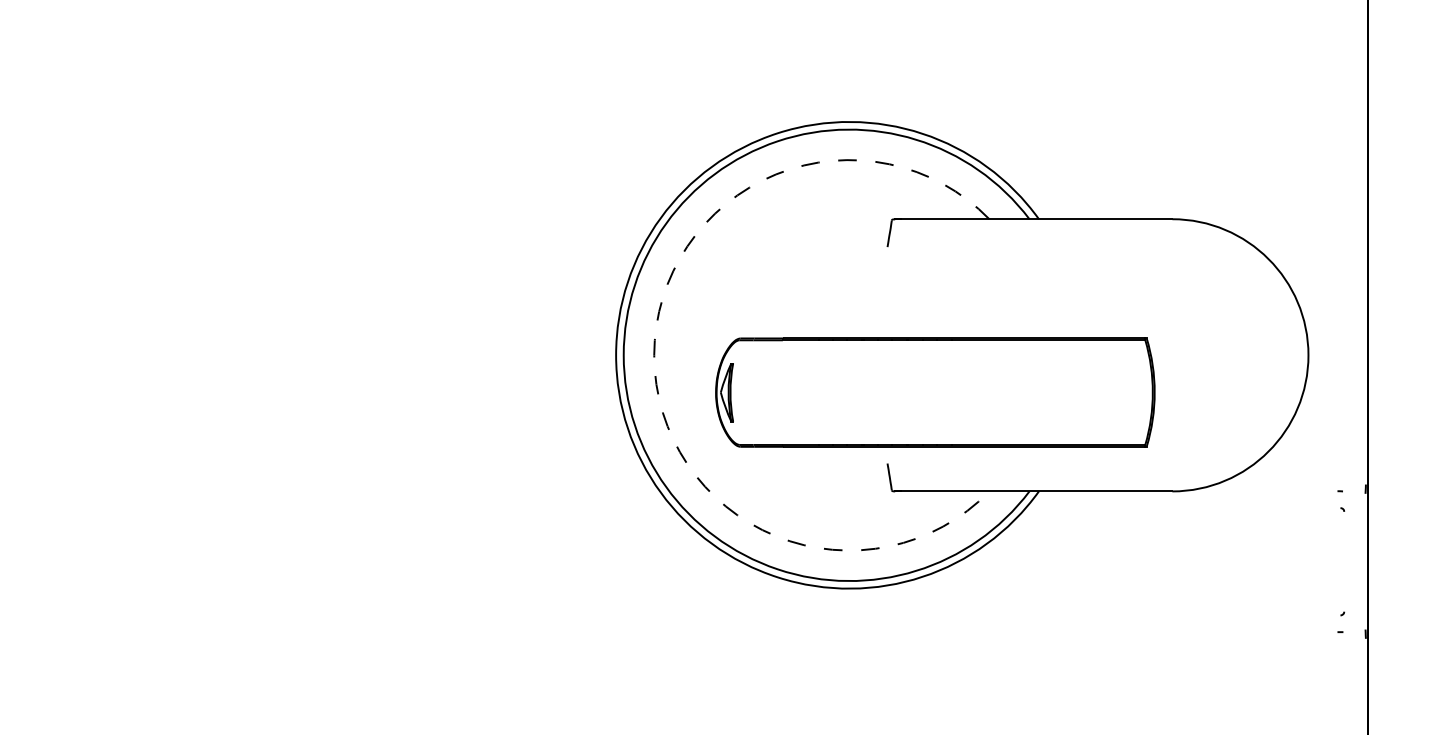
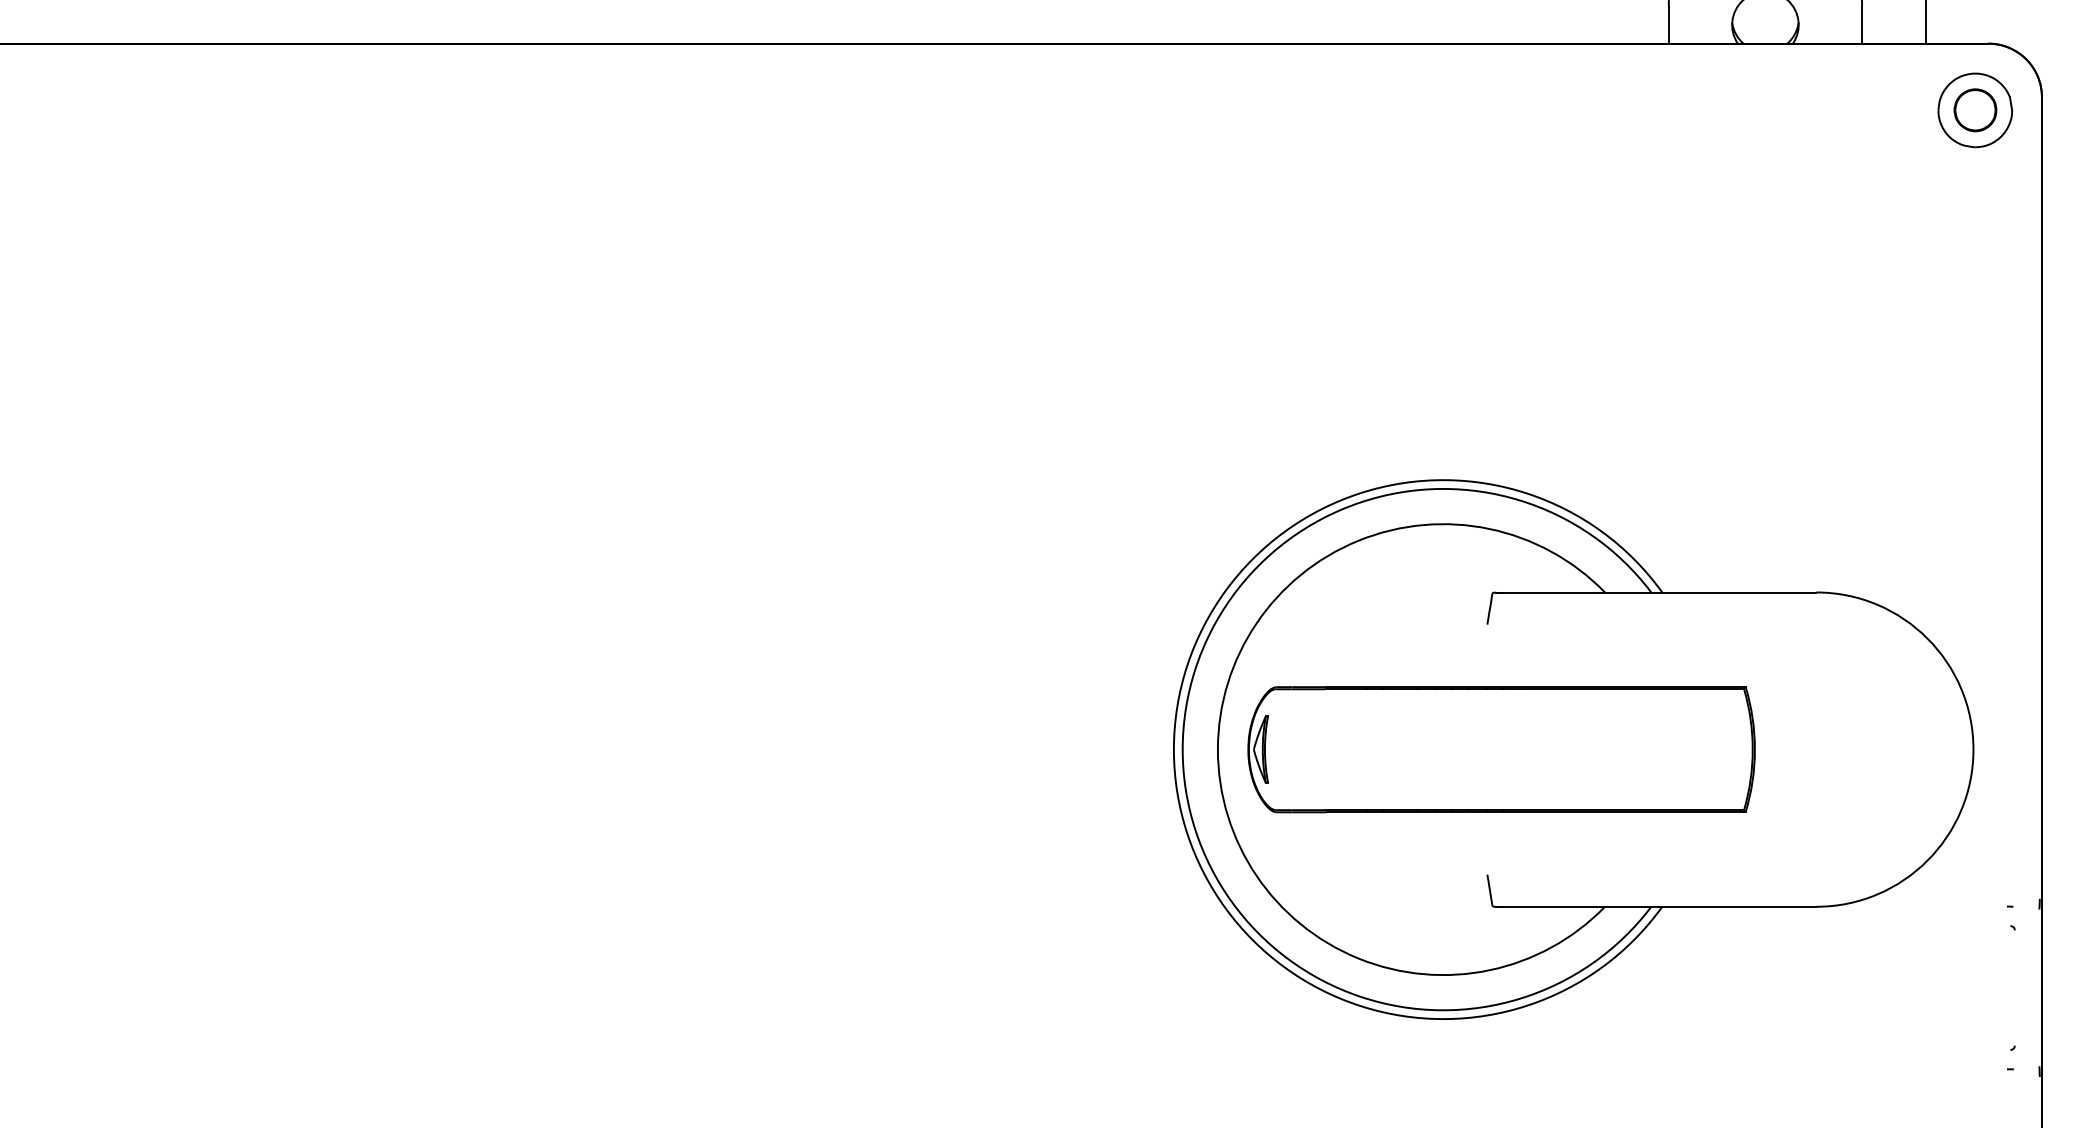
arc: (653, 355) -> (1217, 749), dashed -> solid
part: (935, 392) -> (1501, 749), moved

